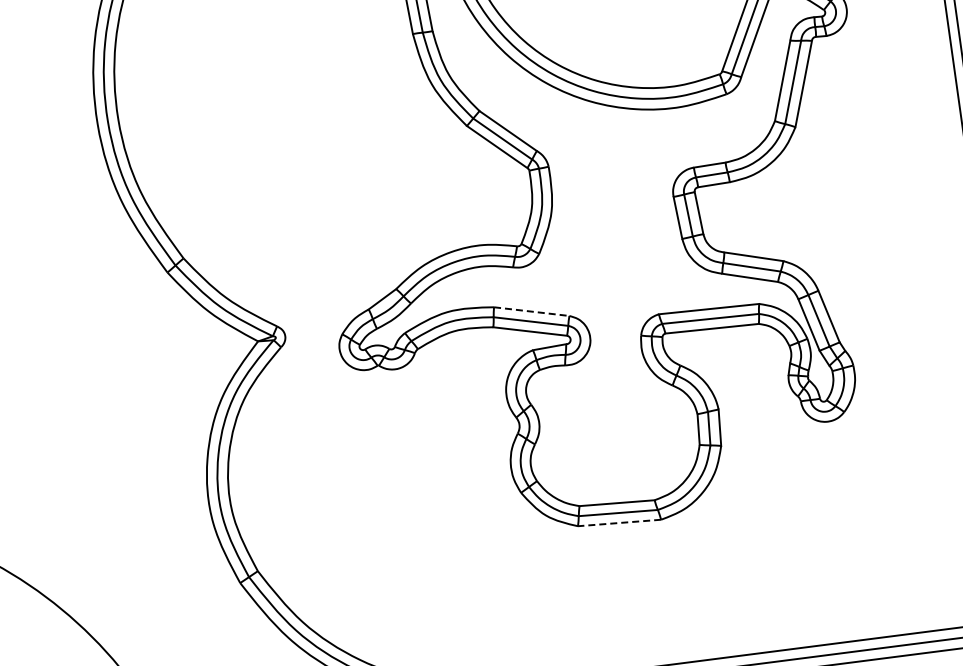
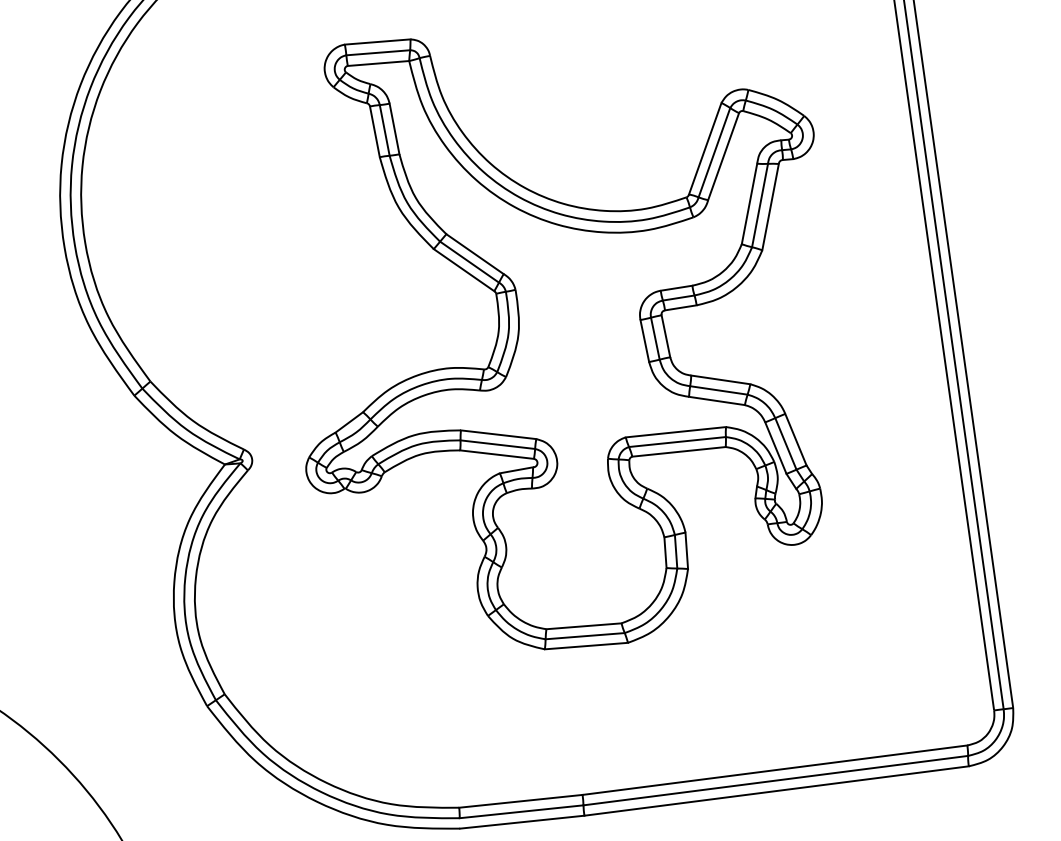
line: (531, 311) -> (498, 434), dashed -> solid
line: (619, 523) -> (586, 646), dashed -> solid

